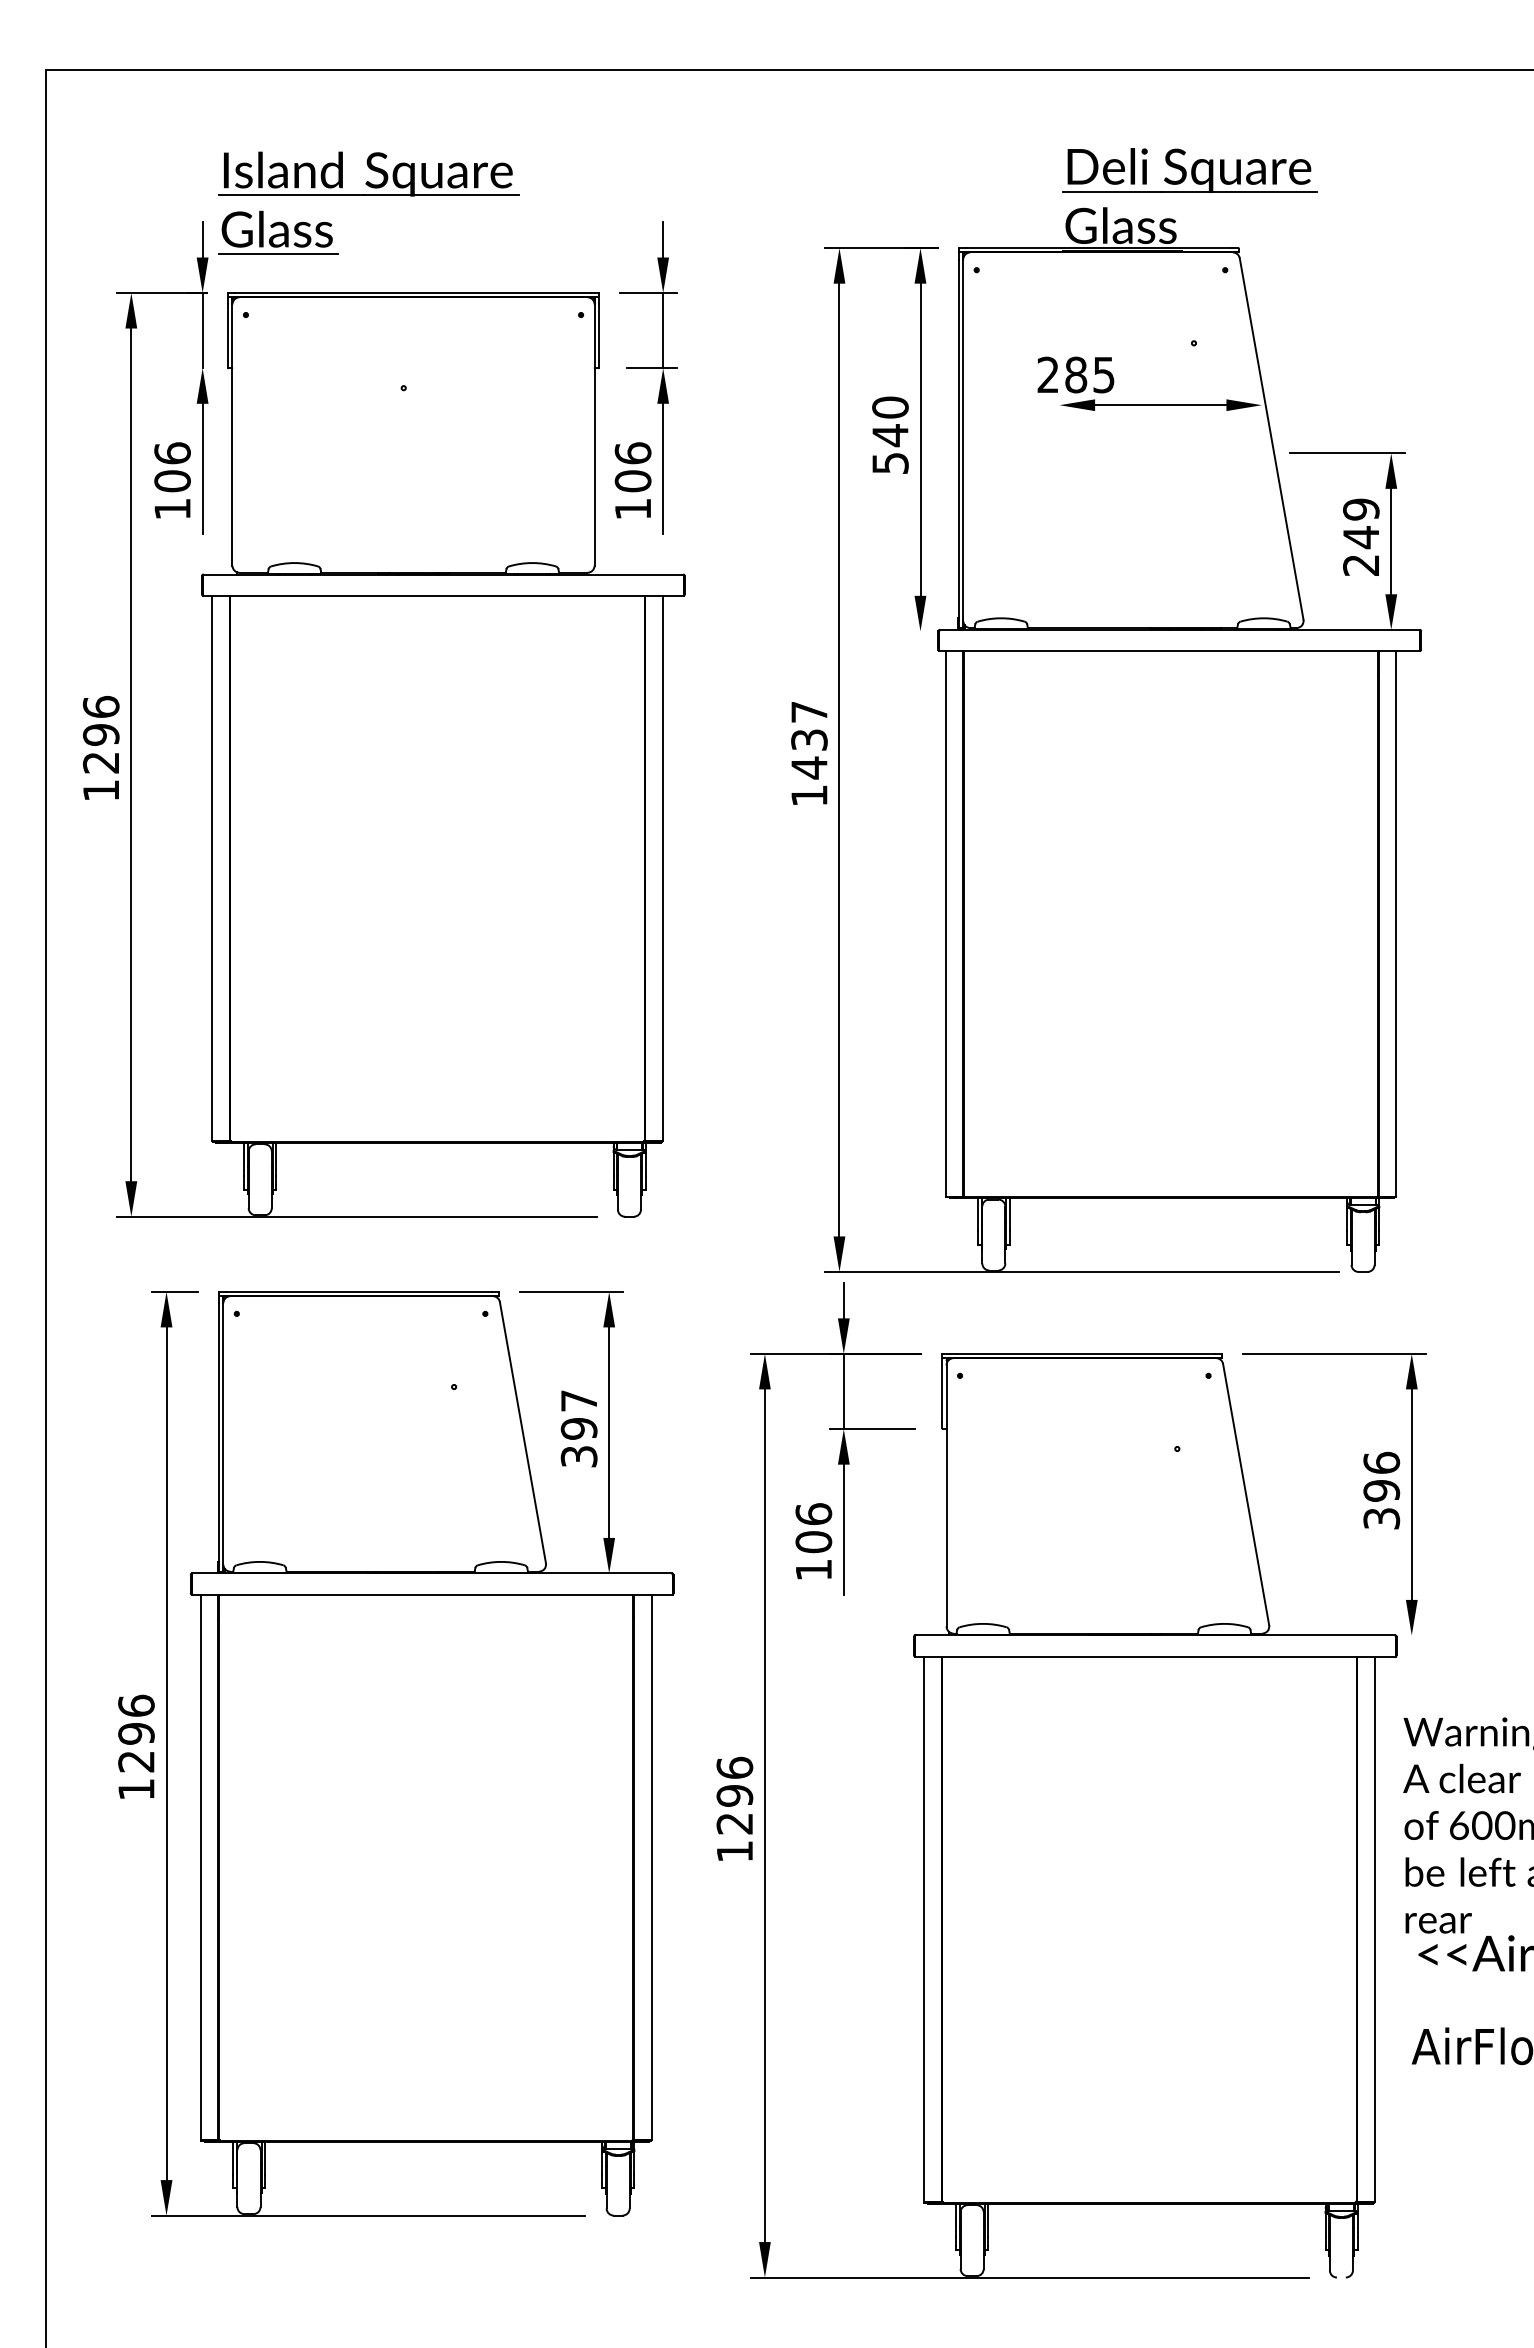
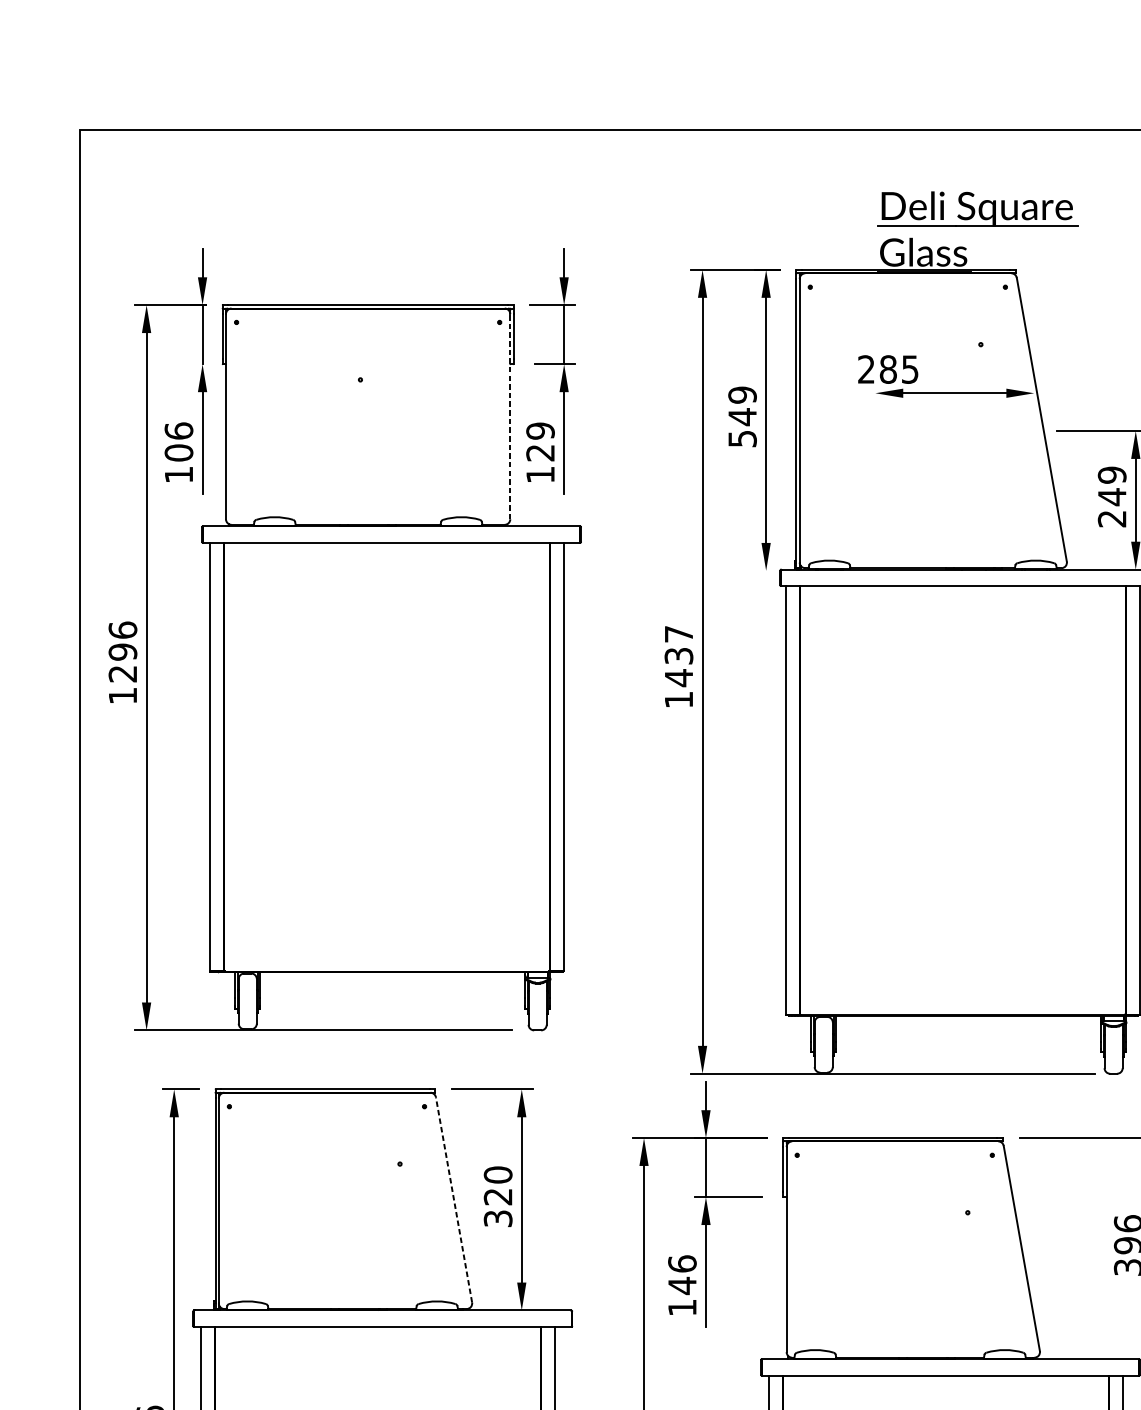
part: (368, 195) -> (332, 228), removed
text: (890, 407) -> (742, 395), 540 -> 549
line: (594, 435) -> (510, 417), solid -> dashed
text: (632, 467) -> (540, 442), 106 -> 129
text: (578, 1414) -> (497, 1185), 397 -> 320
line: (522, 1432) -> (453, 1199), solid -> dashed
text: (813, 1541) -> (682, 1285), 106 -> 146

